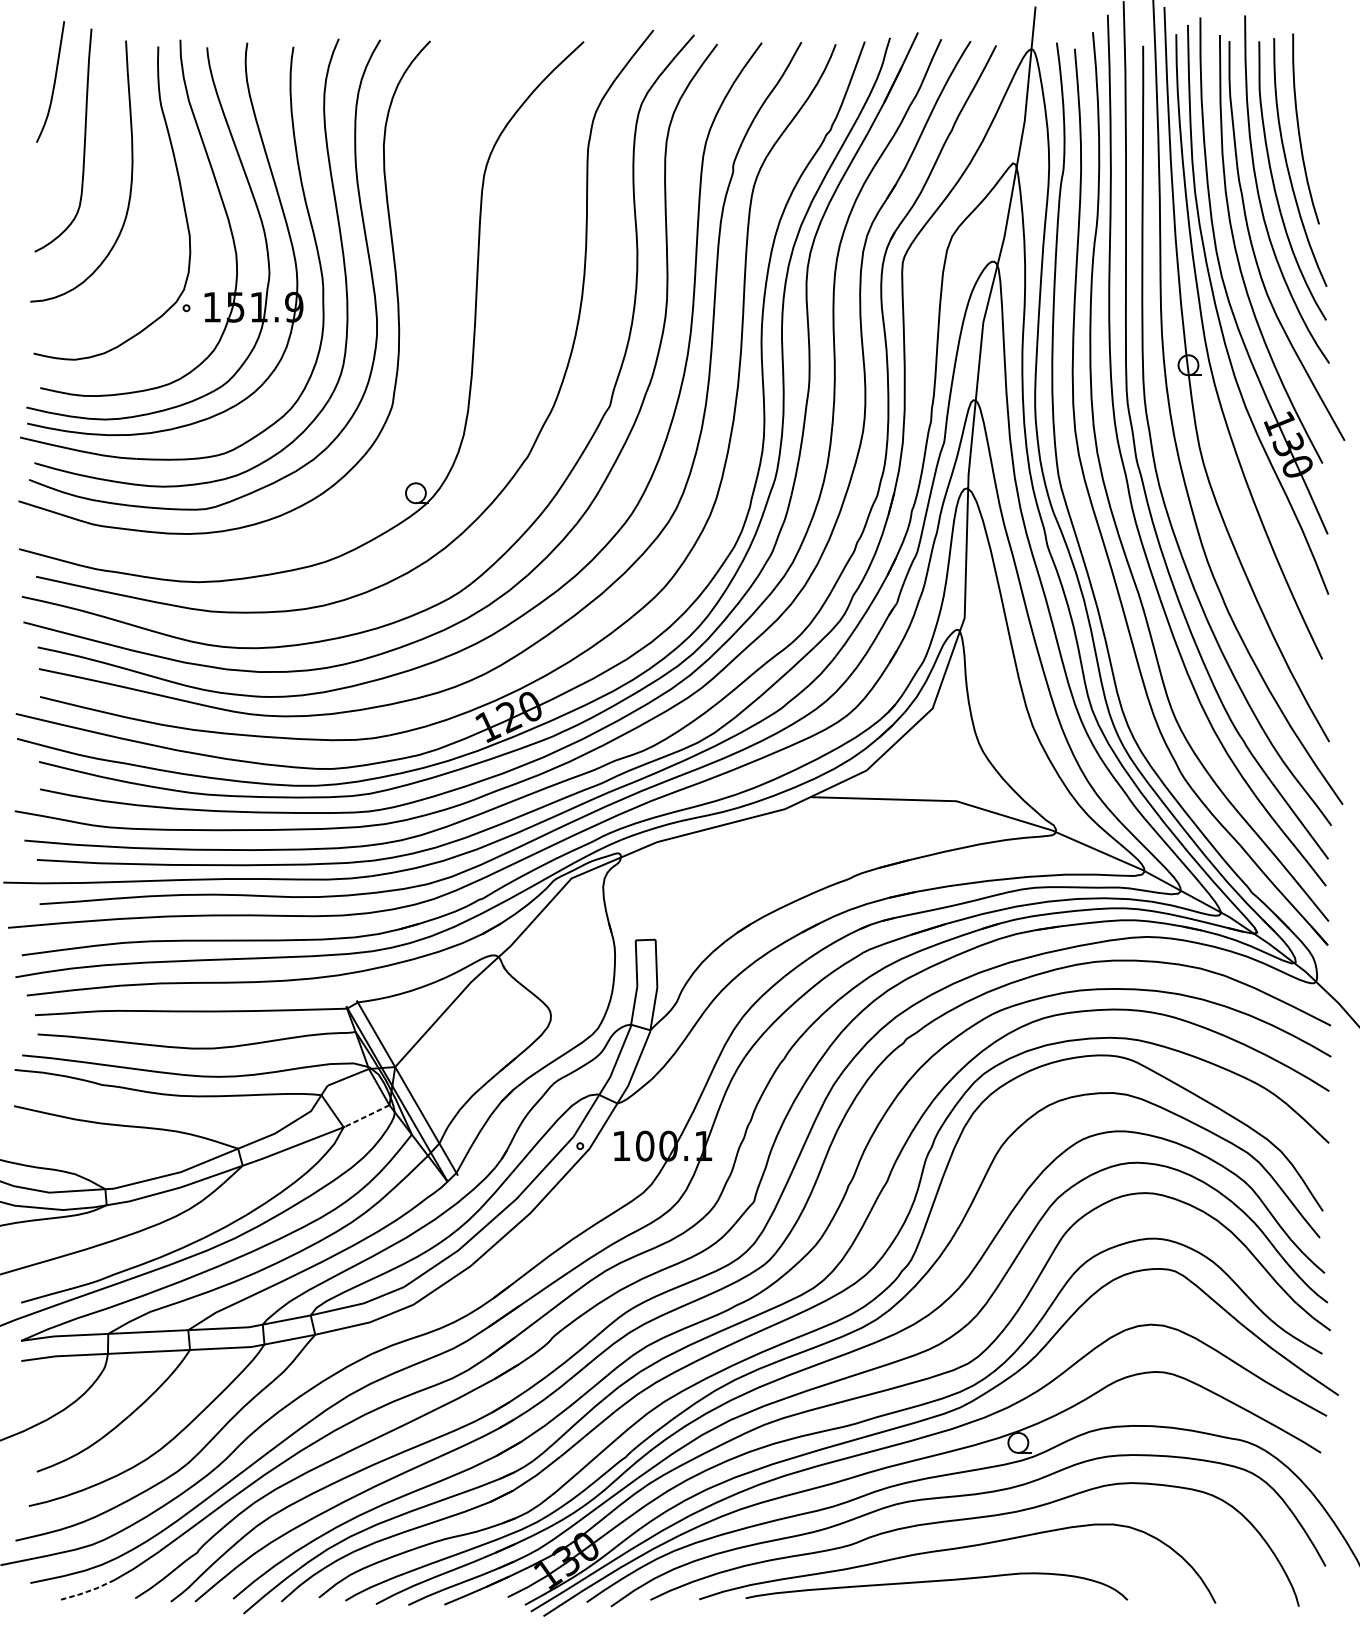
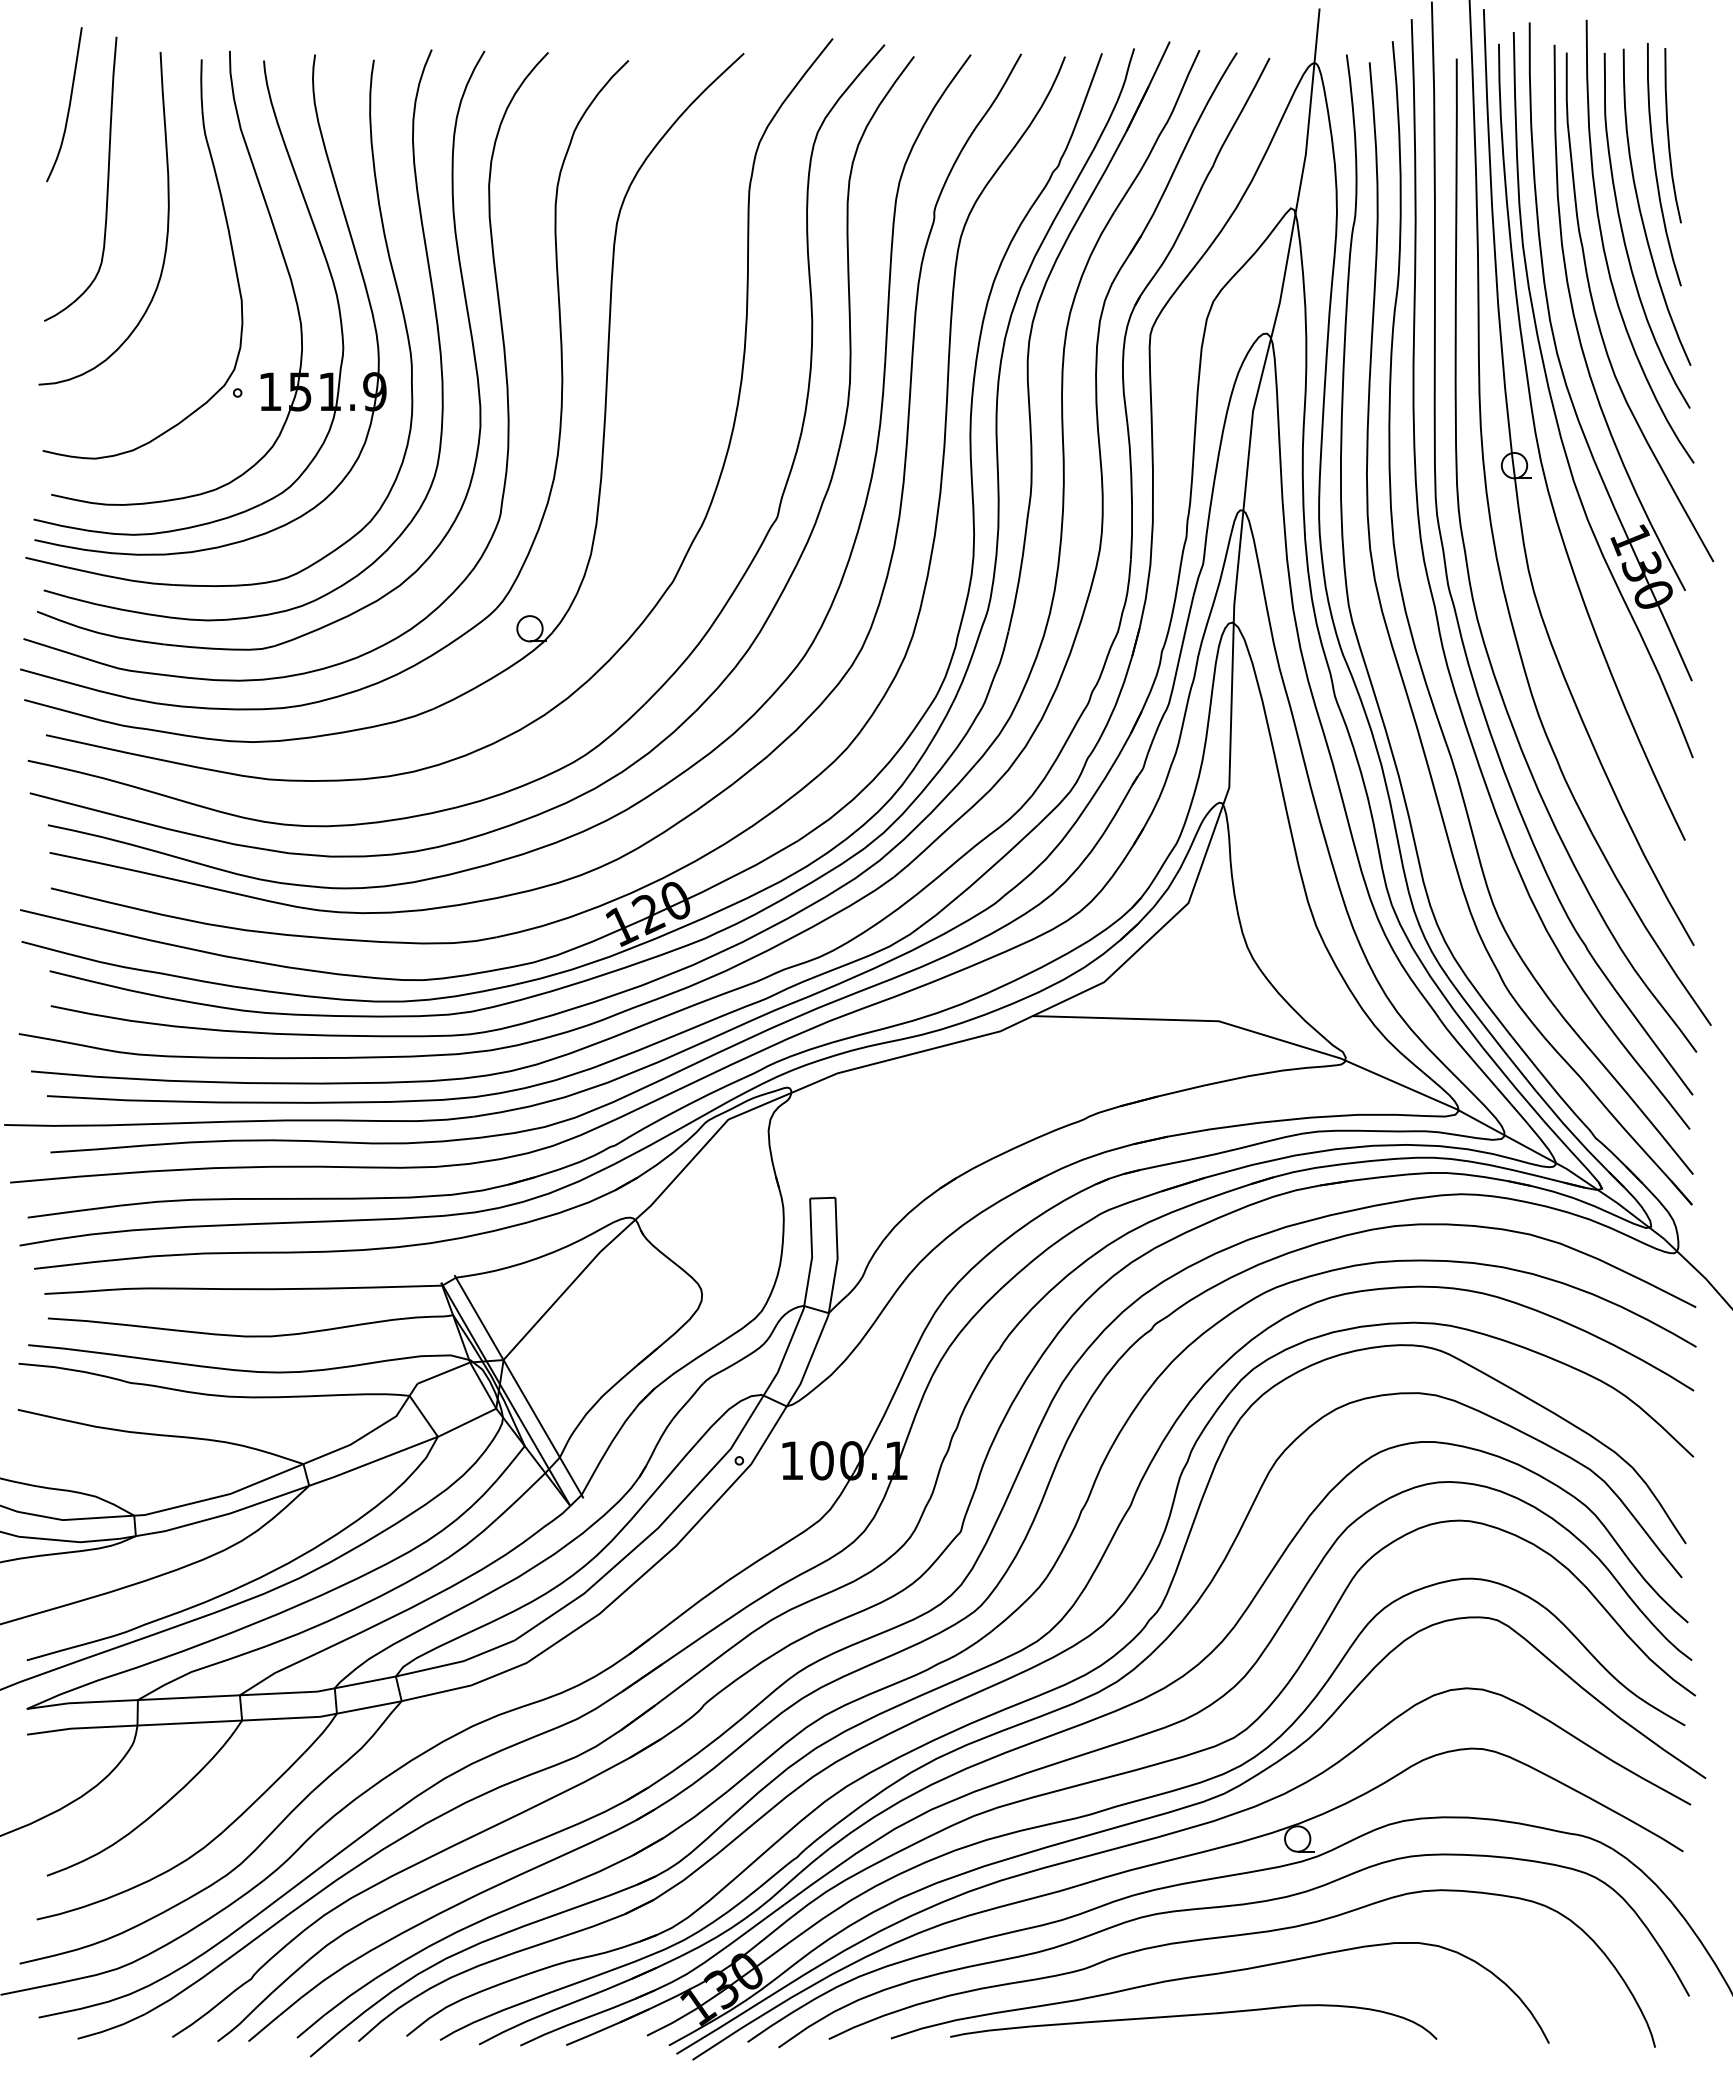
curve: (1310, 106) -> (1669, 135), added
curve: (439, 316) -> (560, 403), added
line: (366, 1116) -> (467, 1422), dashed -> solid
line: (88, 1591) -> (112, 2028), dashed -> solid

